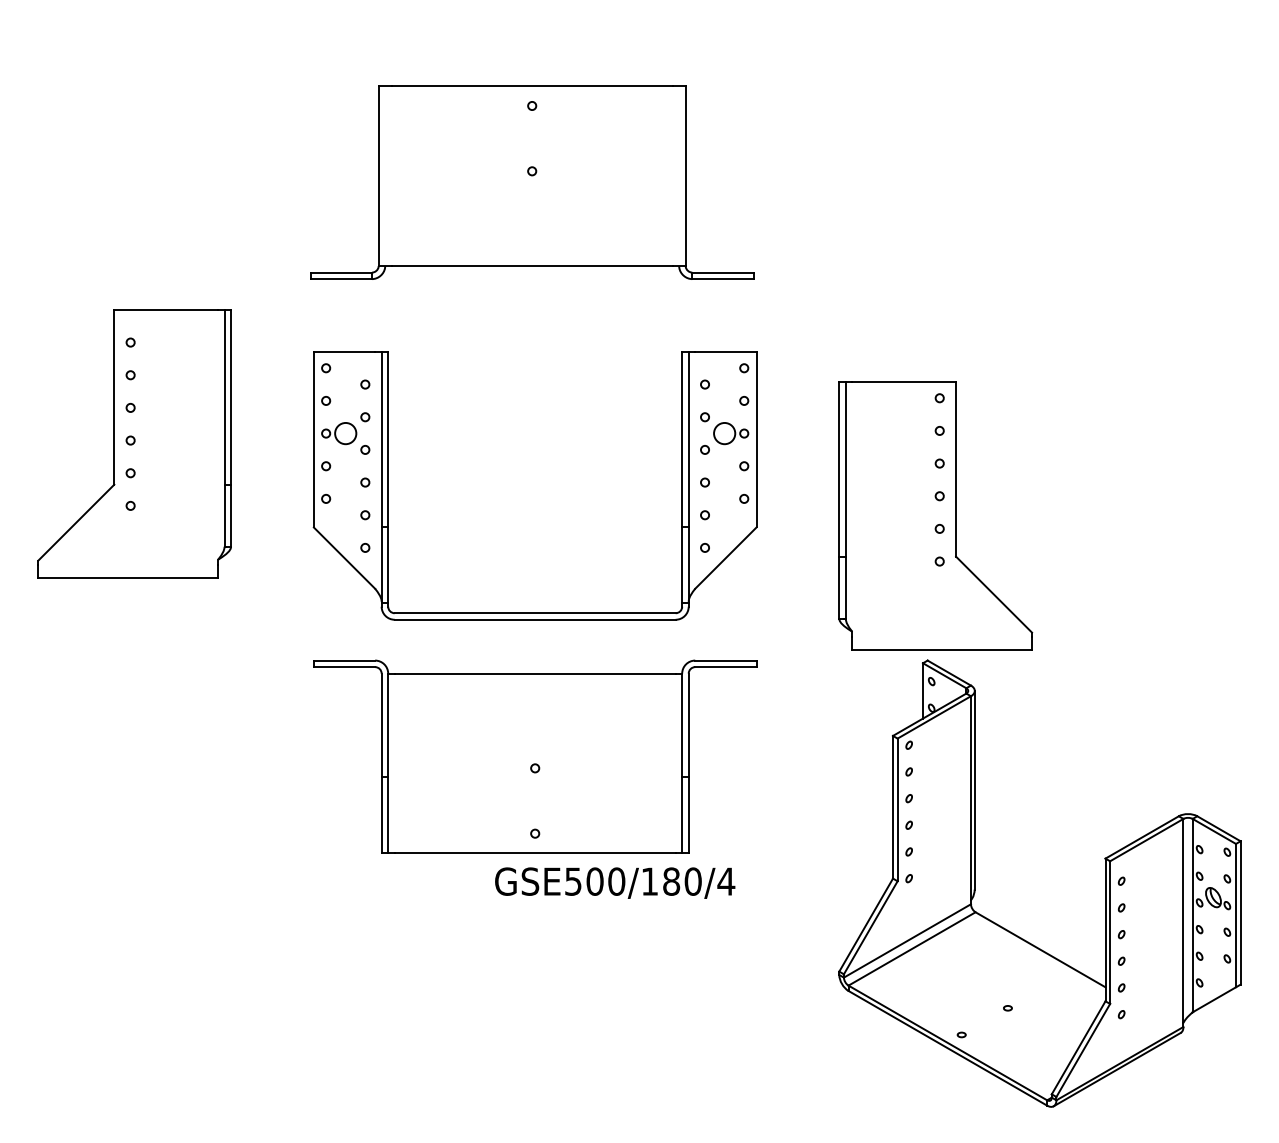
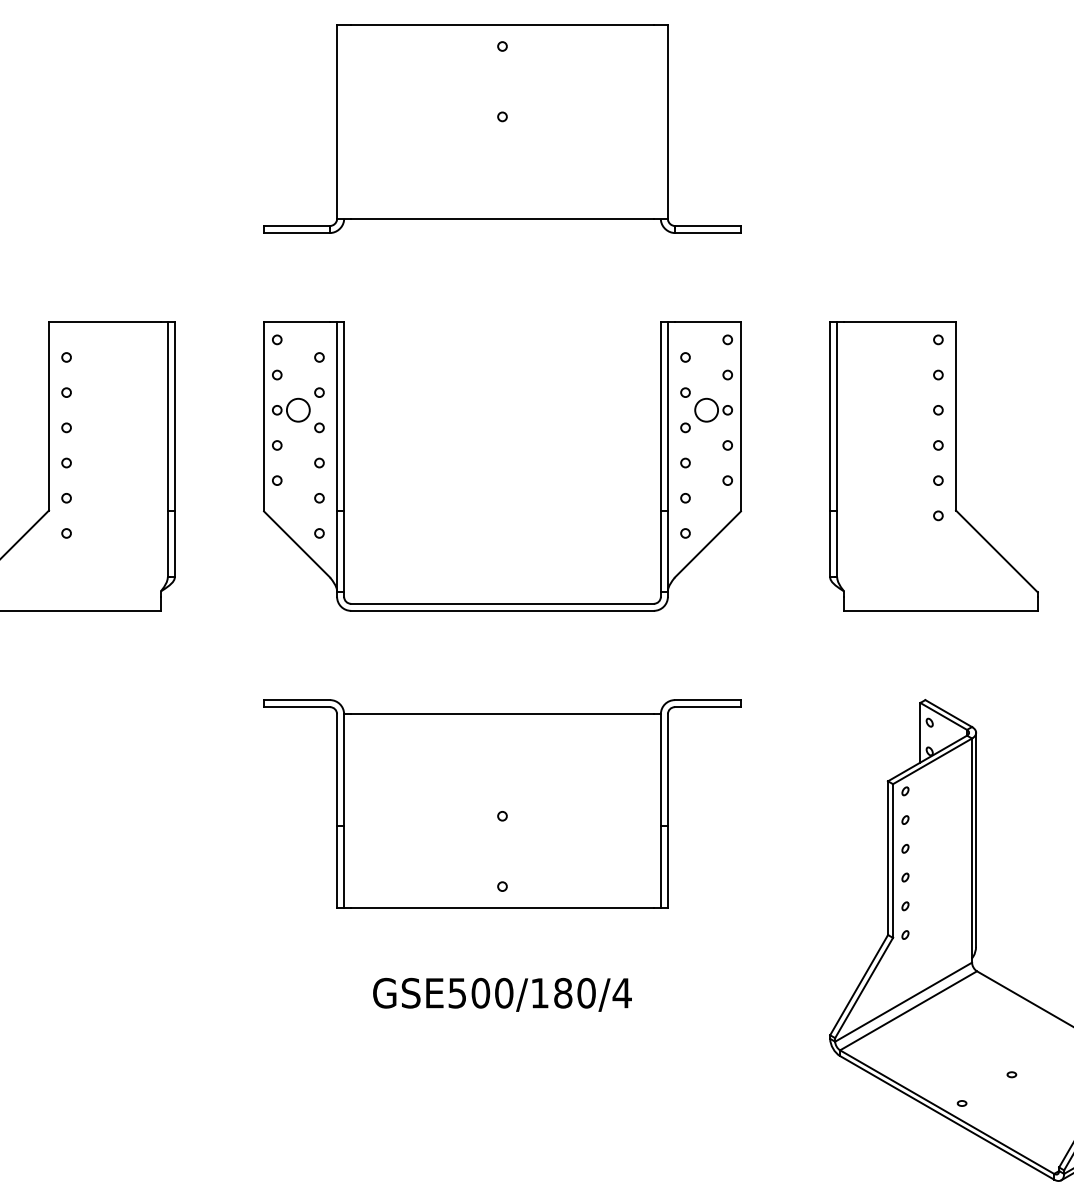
part: (532, 182) -> (502, 128), moved
part: (935, 515) -> (933, 466), moved
part: (534, 612) -> (501, 603), moved
text: (615, 882) -> (502, 994), moved

